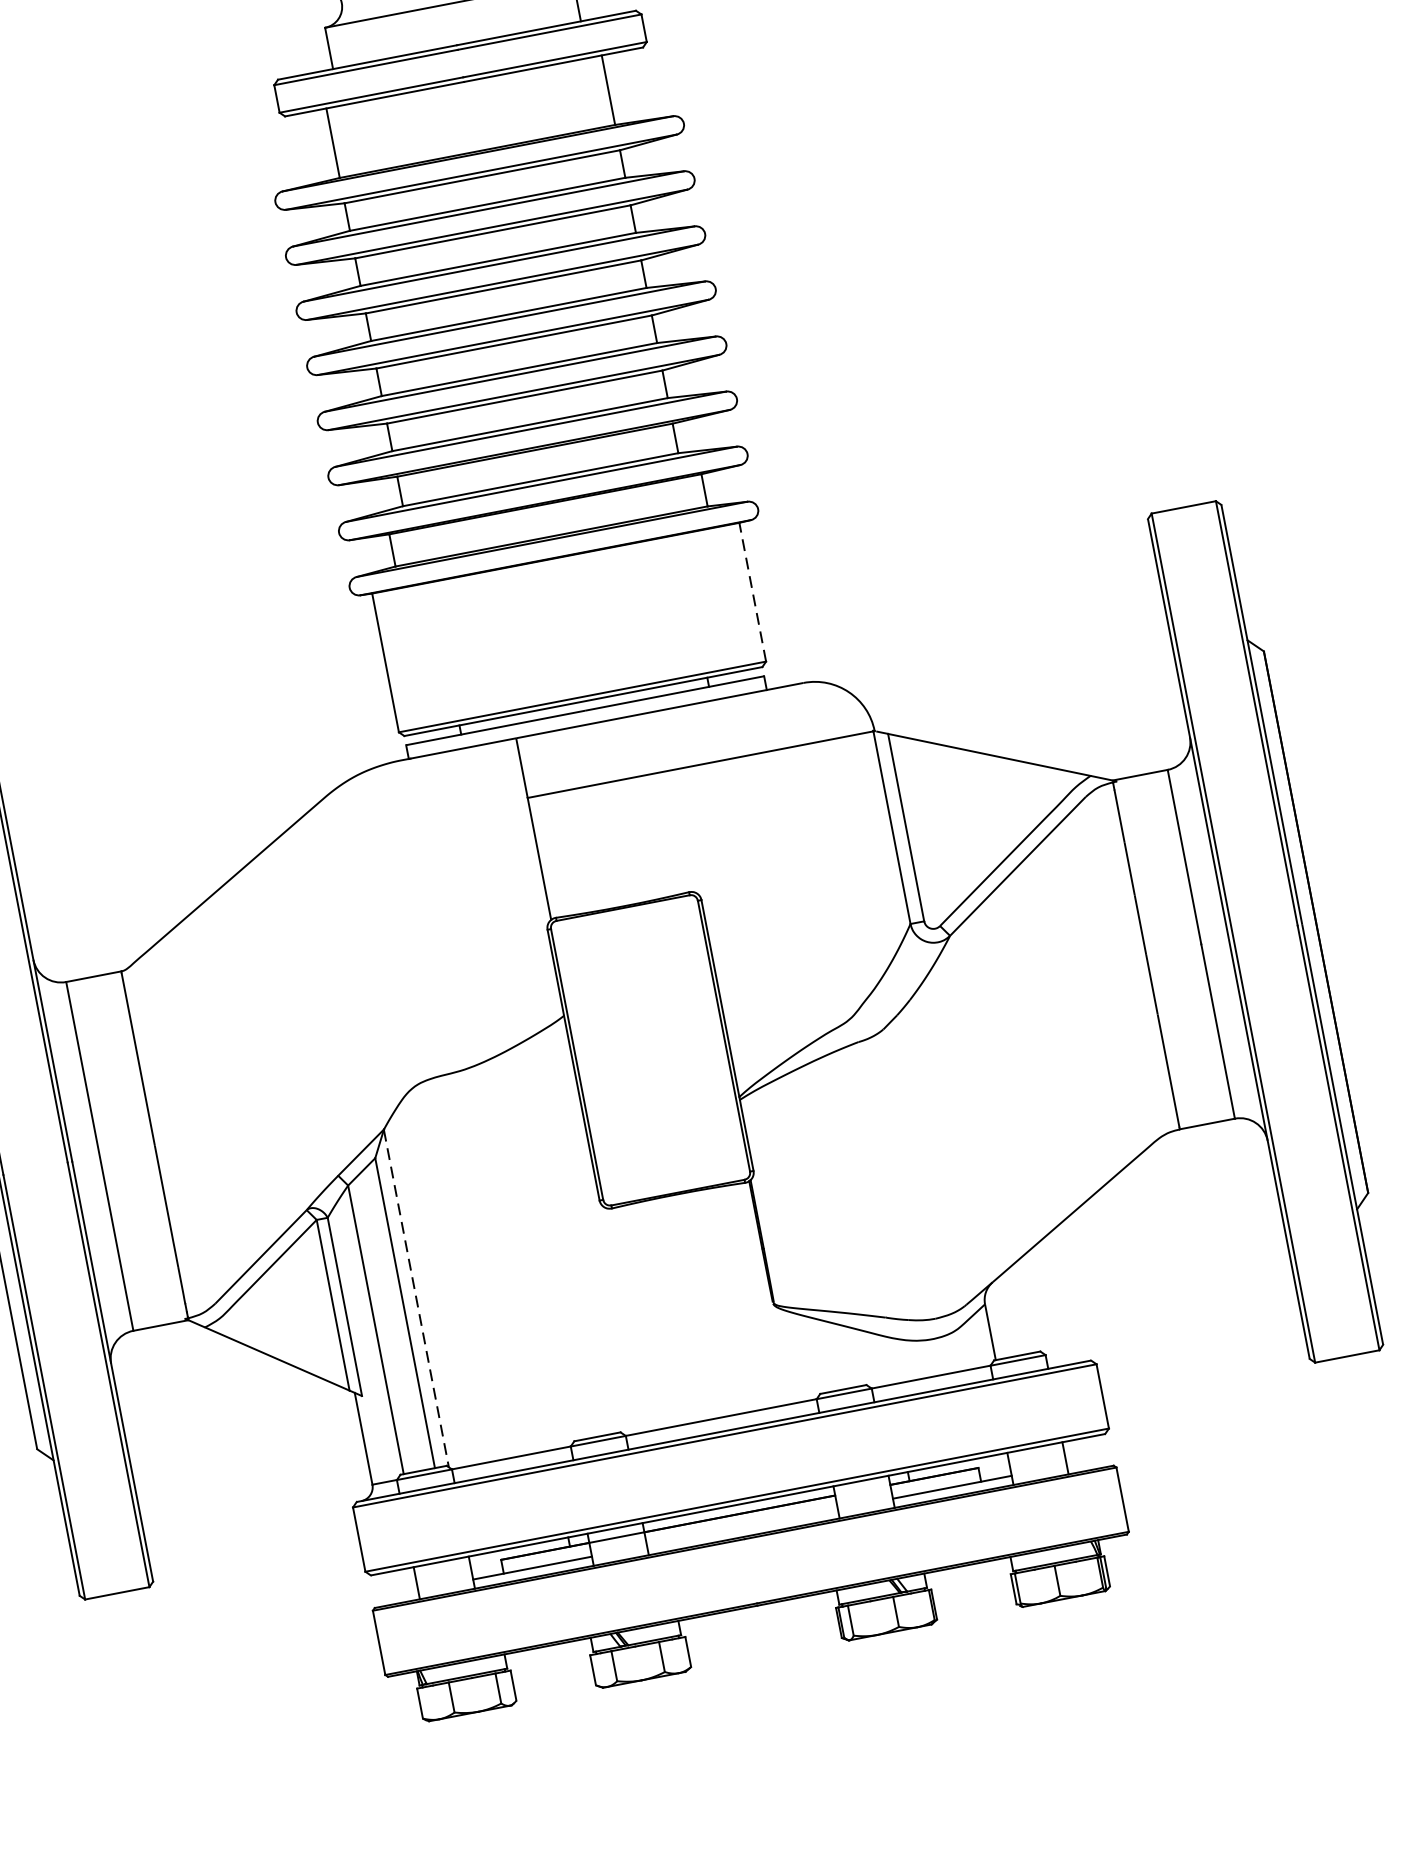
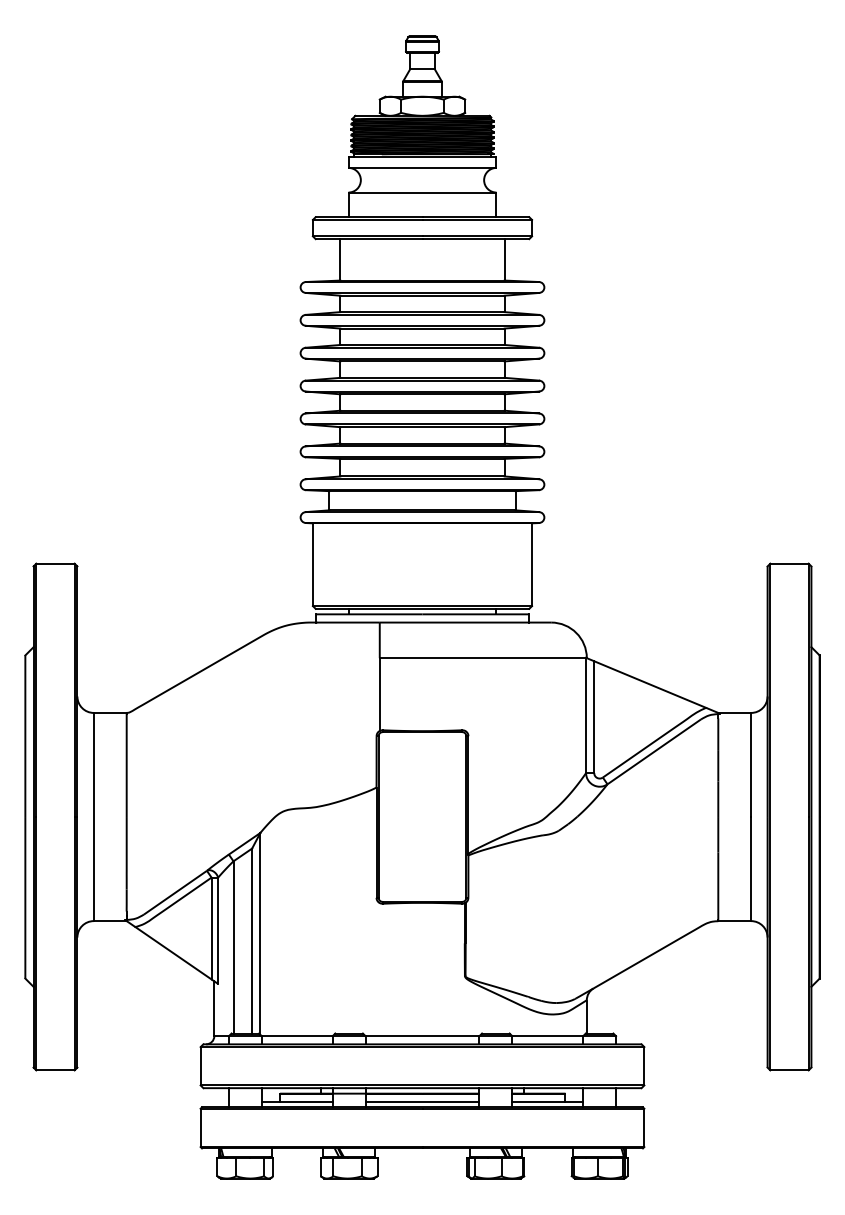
line: (753, 591) -> (532, 564), dashed -> solid
line: (416, 1297) -> (260, 933), dashed -> solid
line: (742, 1527) -> (422, 1101), added

